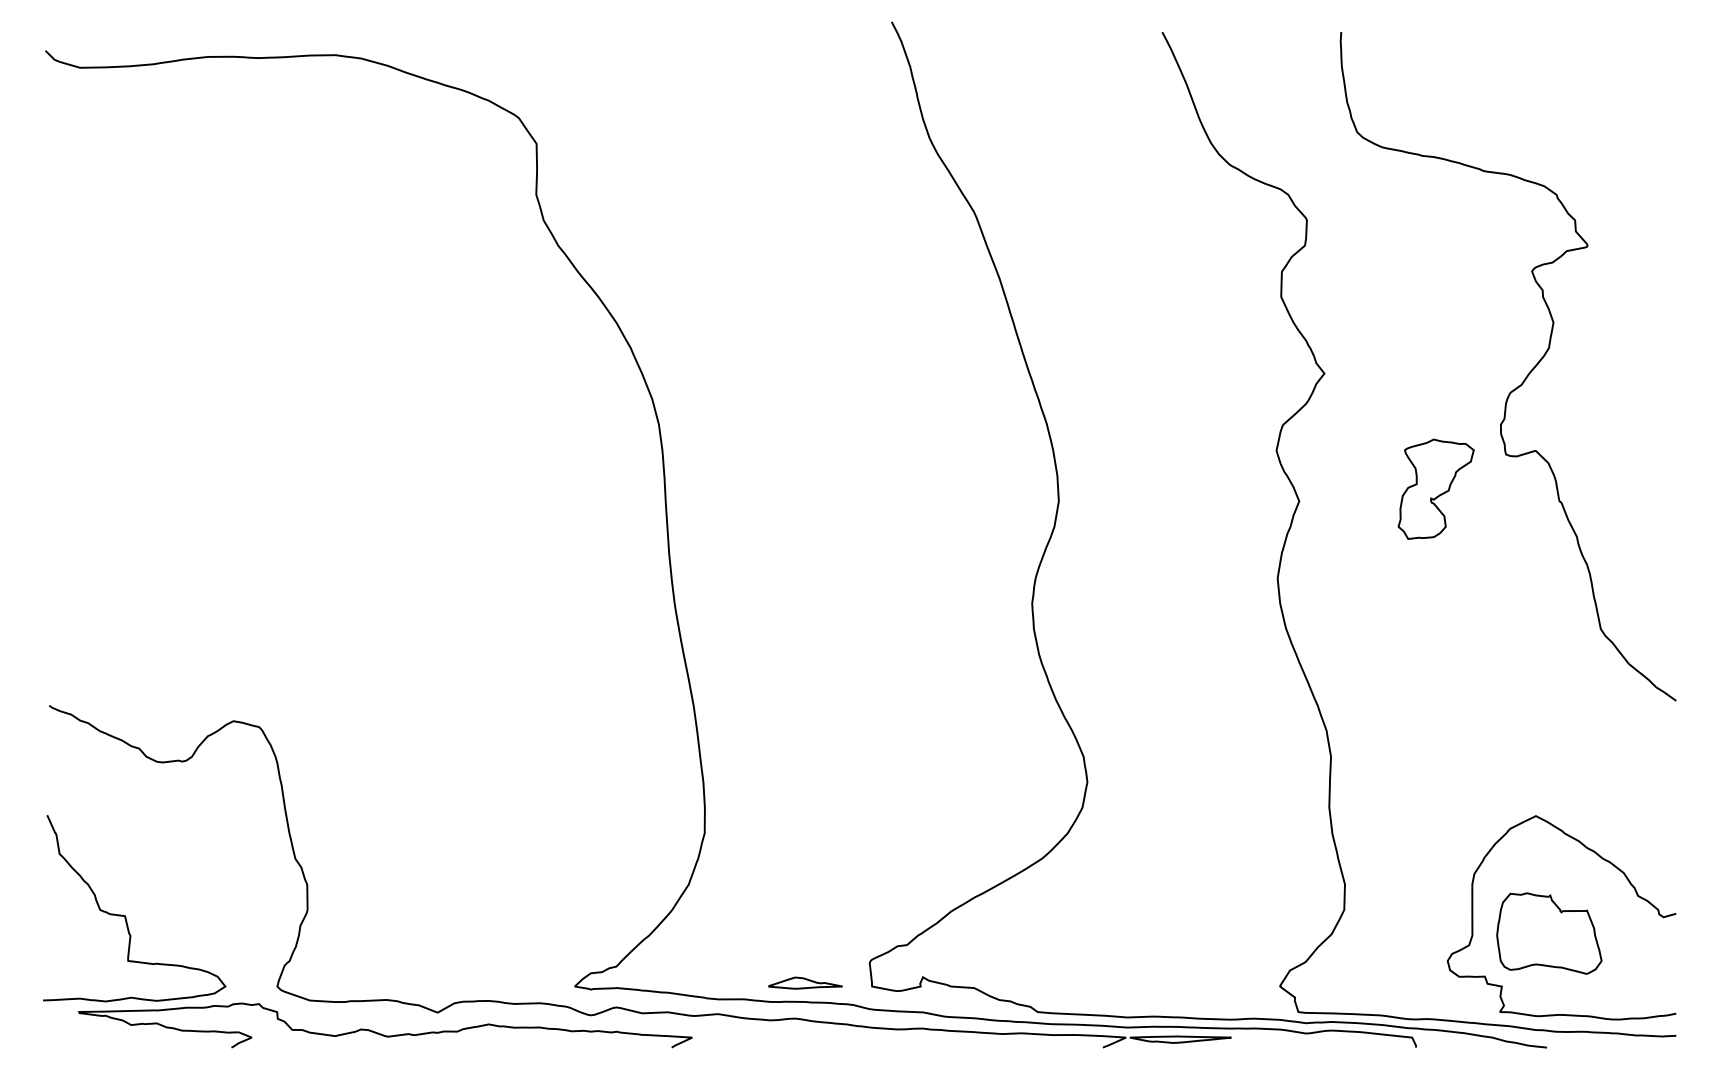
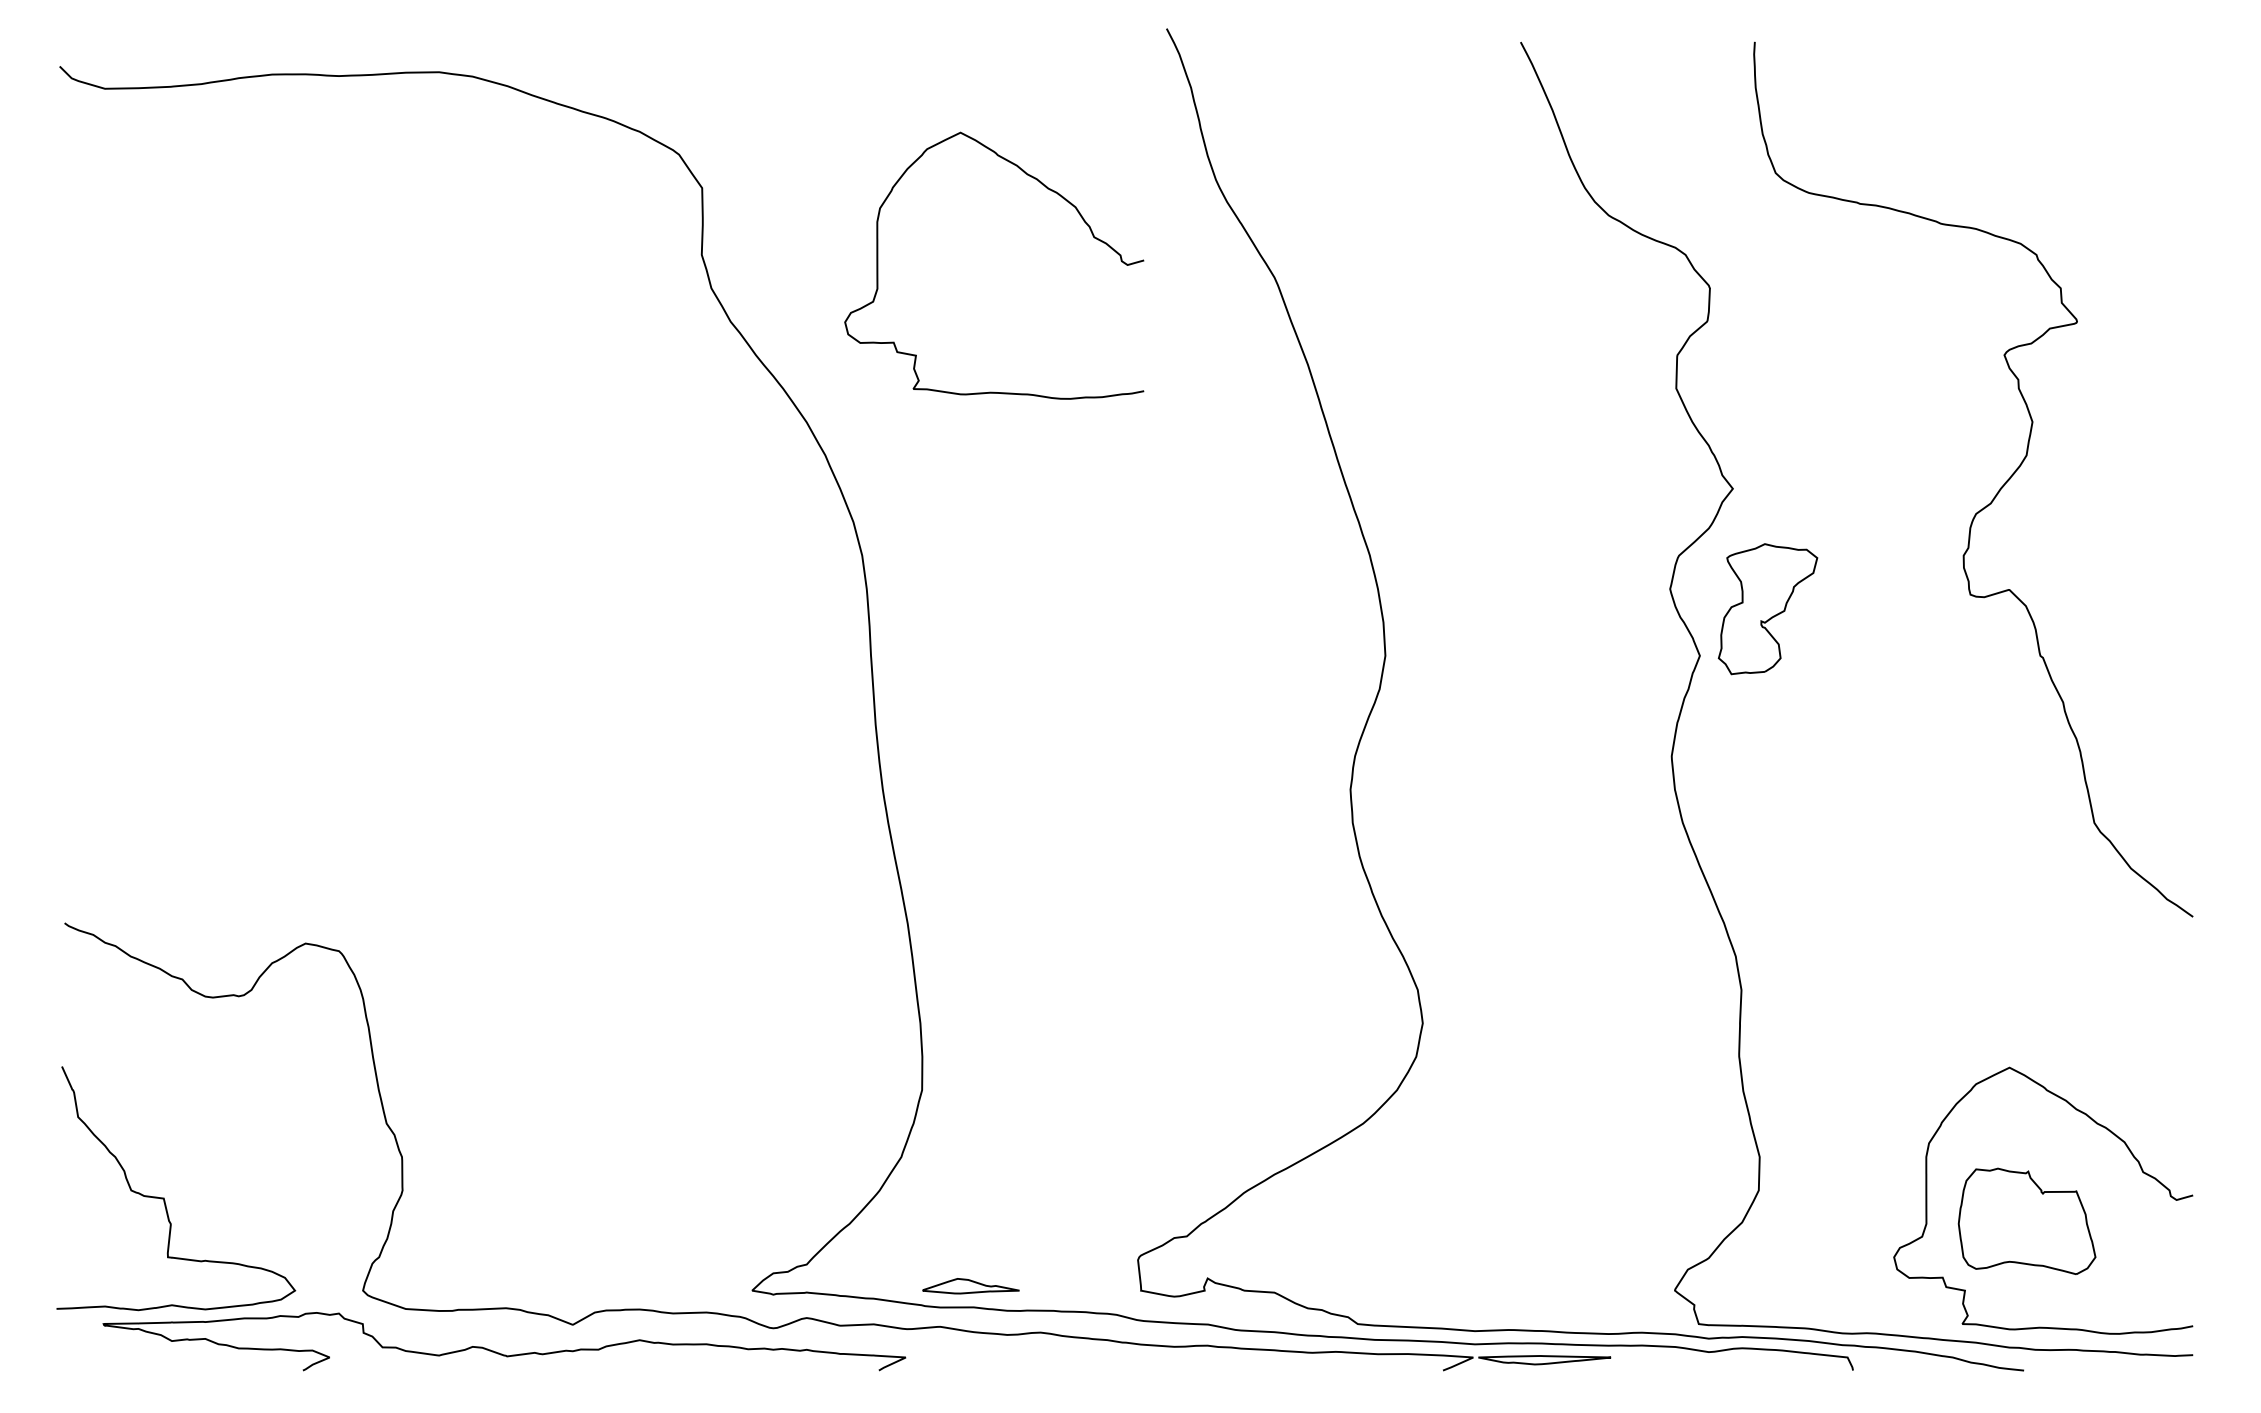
curve: (800, 144) -> (1047, 189), added
part: (1435, 489) -> (1767, 609), moved
part: (805, 983) -> (970, 1286), moved

